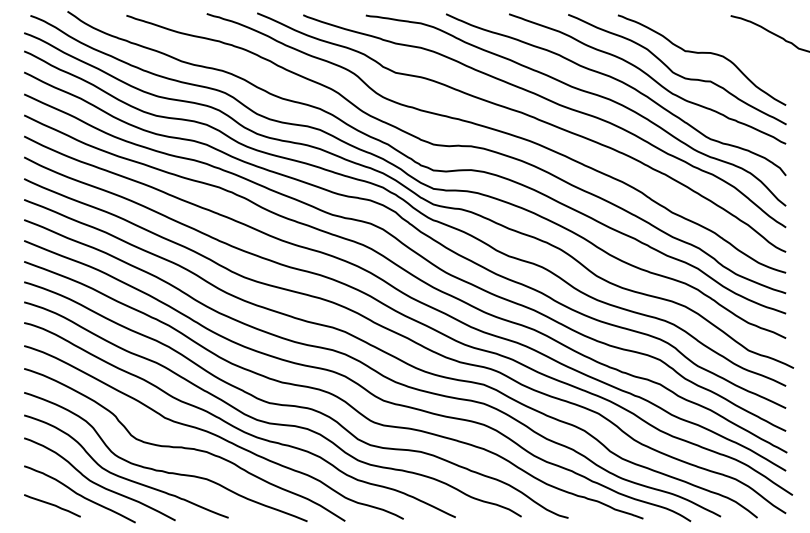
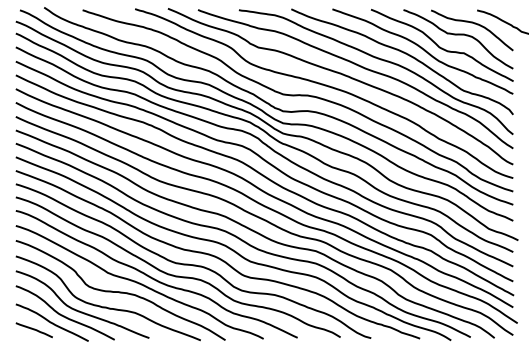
curve: (726, 37) -> (474, 24), added

